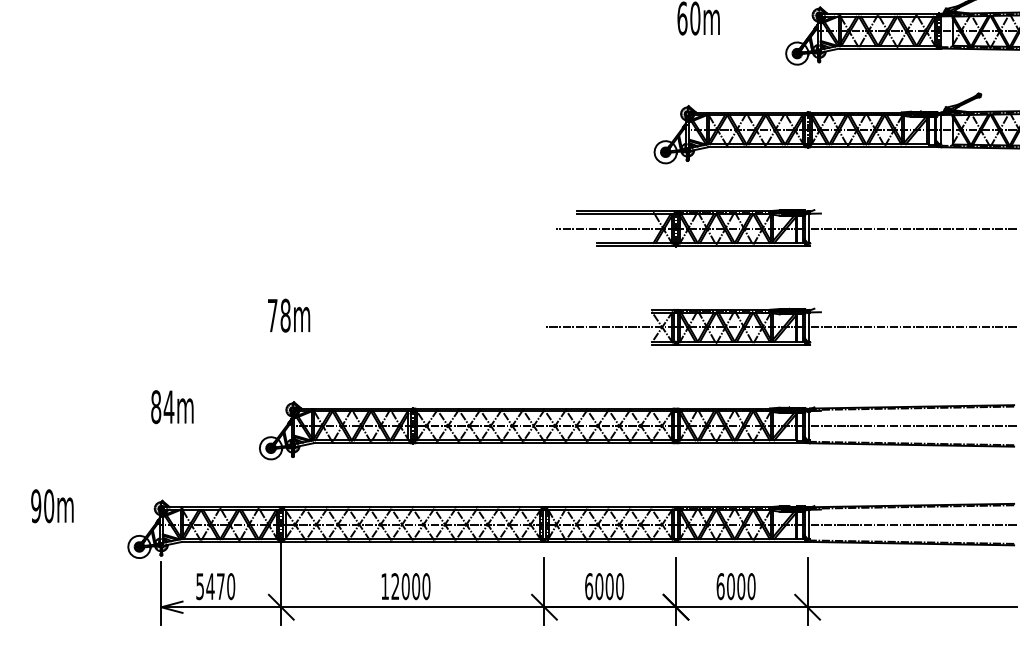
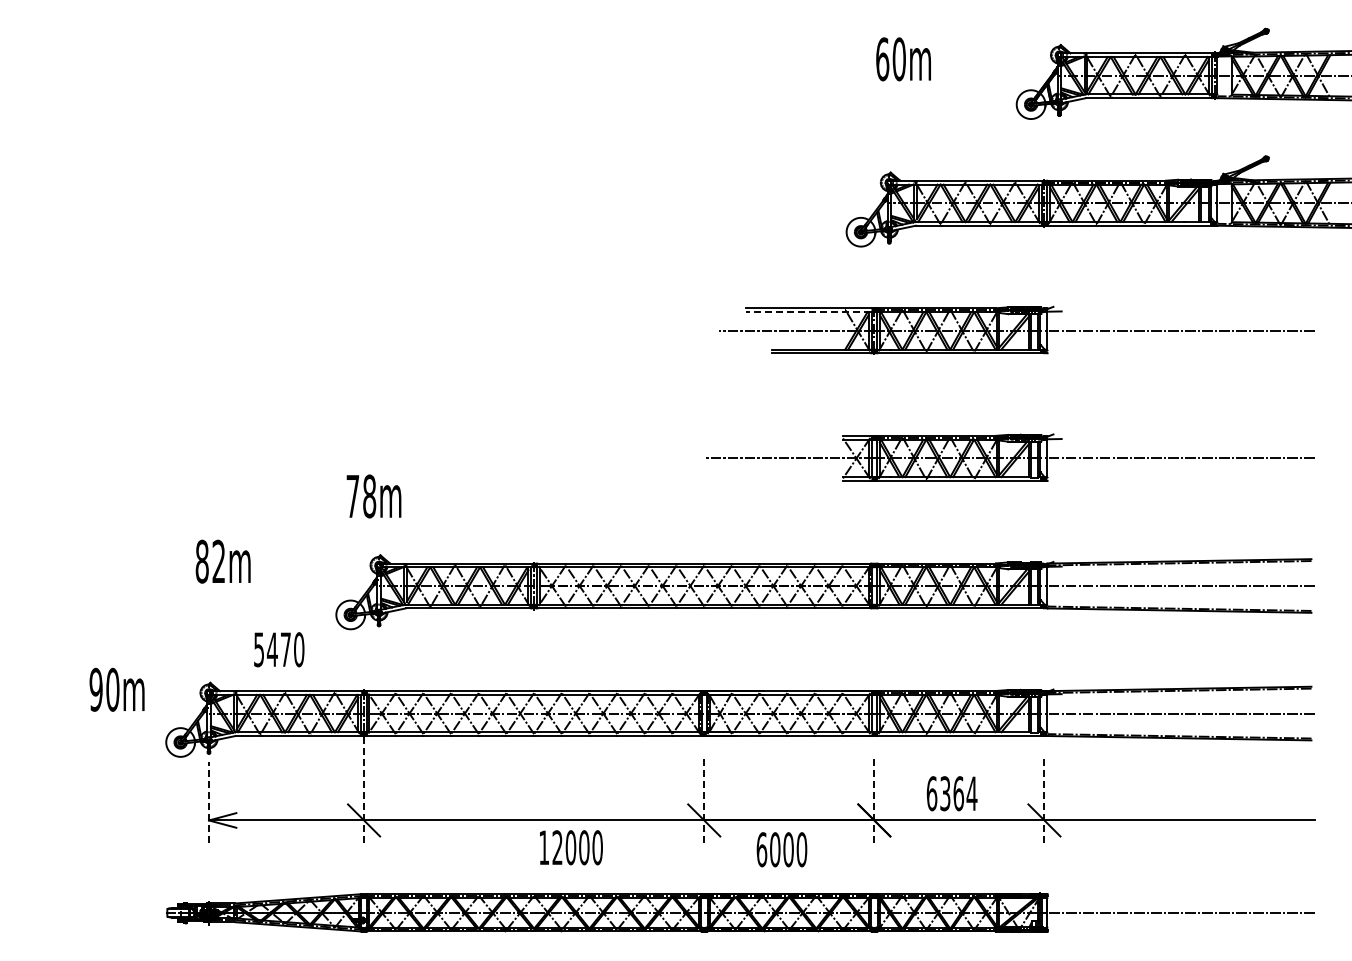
line: (625, 214) -> (808, 312), solid -> dashed
text: (288, 315) -> (373, 496), moved
text: (168, 406) -> (218, 560), 84m -> 82m
text: (51, 505) -> (116, 689), moved
line: (281, 583) -> (364, 789), solid -> dashed
text: (215, 586) -> (279, 649), moved
text: (406, 586) -> (571, 847), moved
text: (604, 586) -> (781, 849), moved
text: (741, 586) -> (958, 793), 6000 -> 6364
line: (544, 591) -> (704, 799), solid -> dashed
line: (676, 591) -> (874, 799), solid -> dashed
line: (807, 591) -> (1044, 799), solid -> dashed
line: (161, 593) -> (209, 802), solid -> dashed

